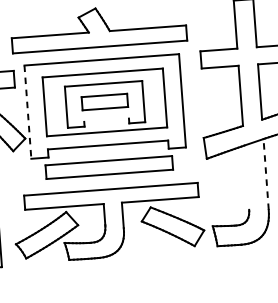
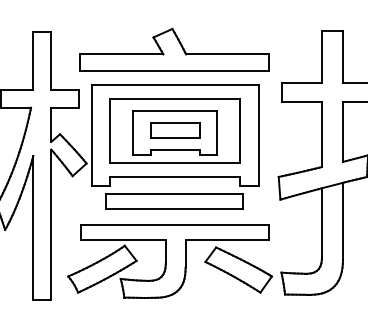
line: (27, 112) -> (91, 135), dashed -> solid
line: (106, 120) -> (175, 150), added
line: (266, 173) -> (343, 220), dashed -> solid
line: (246, 177) -> (321, 222), added

